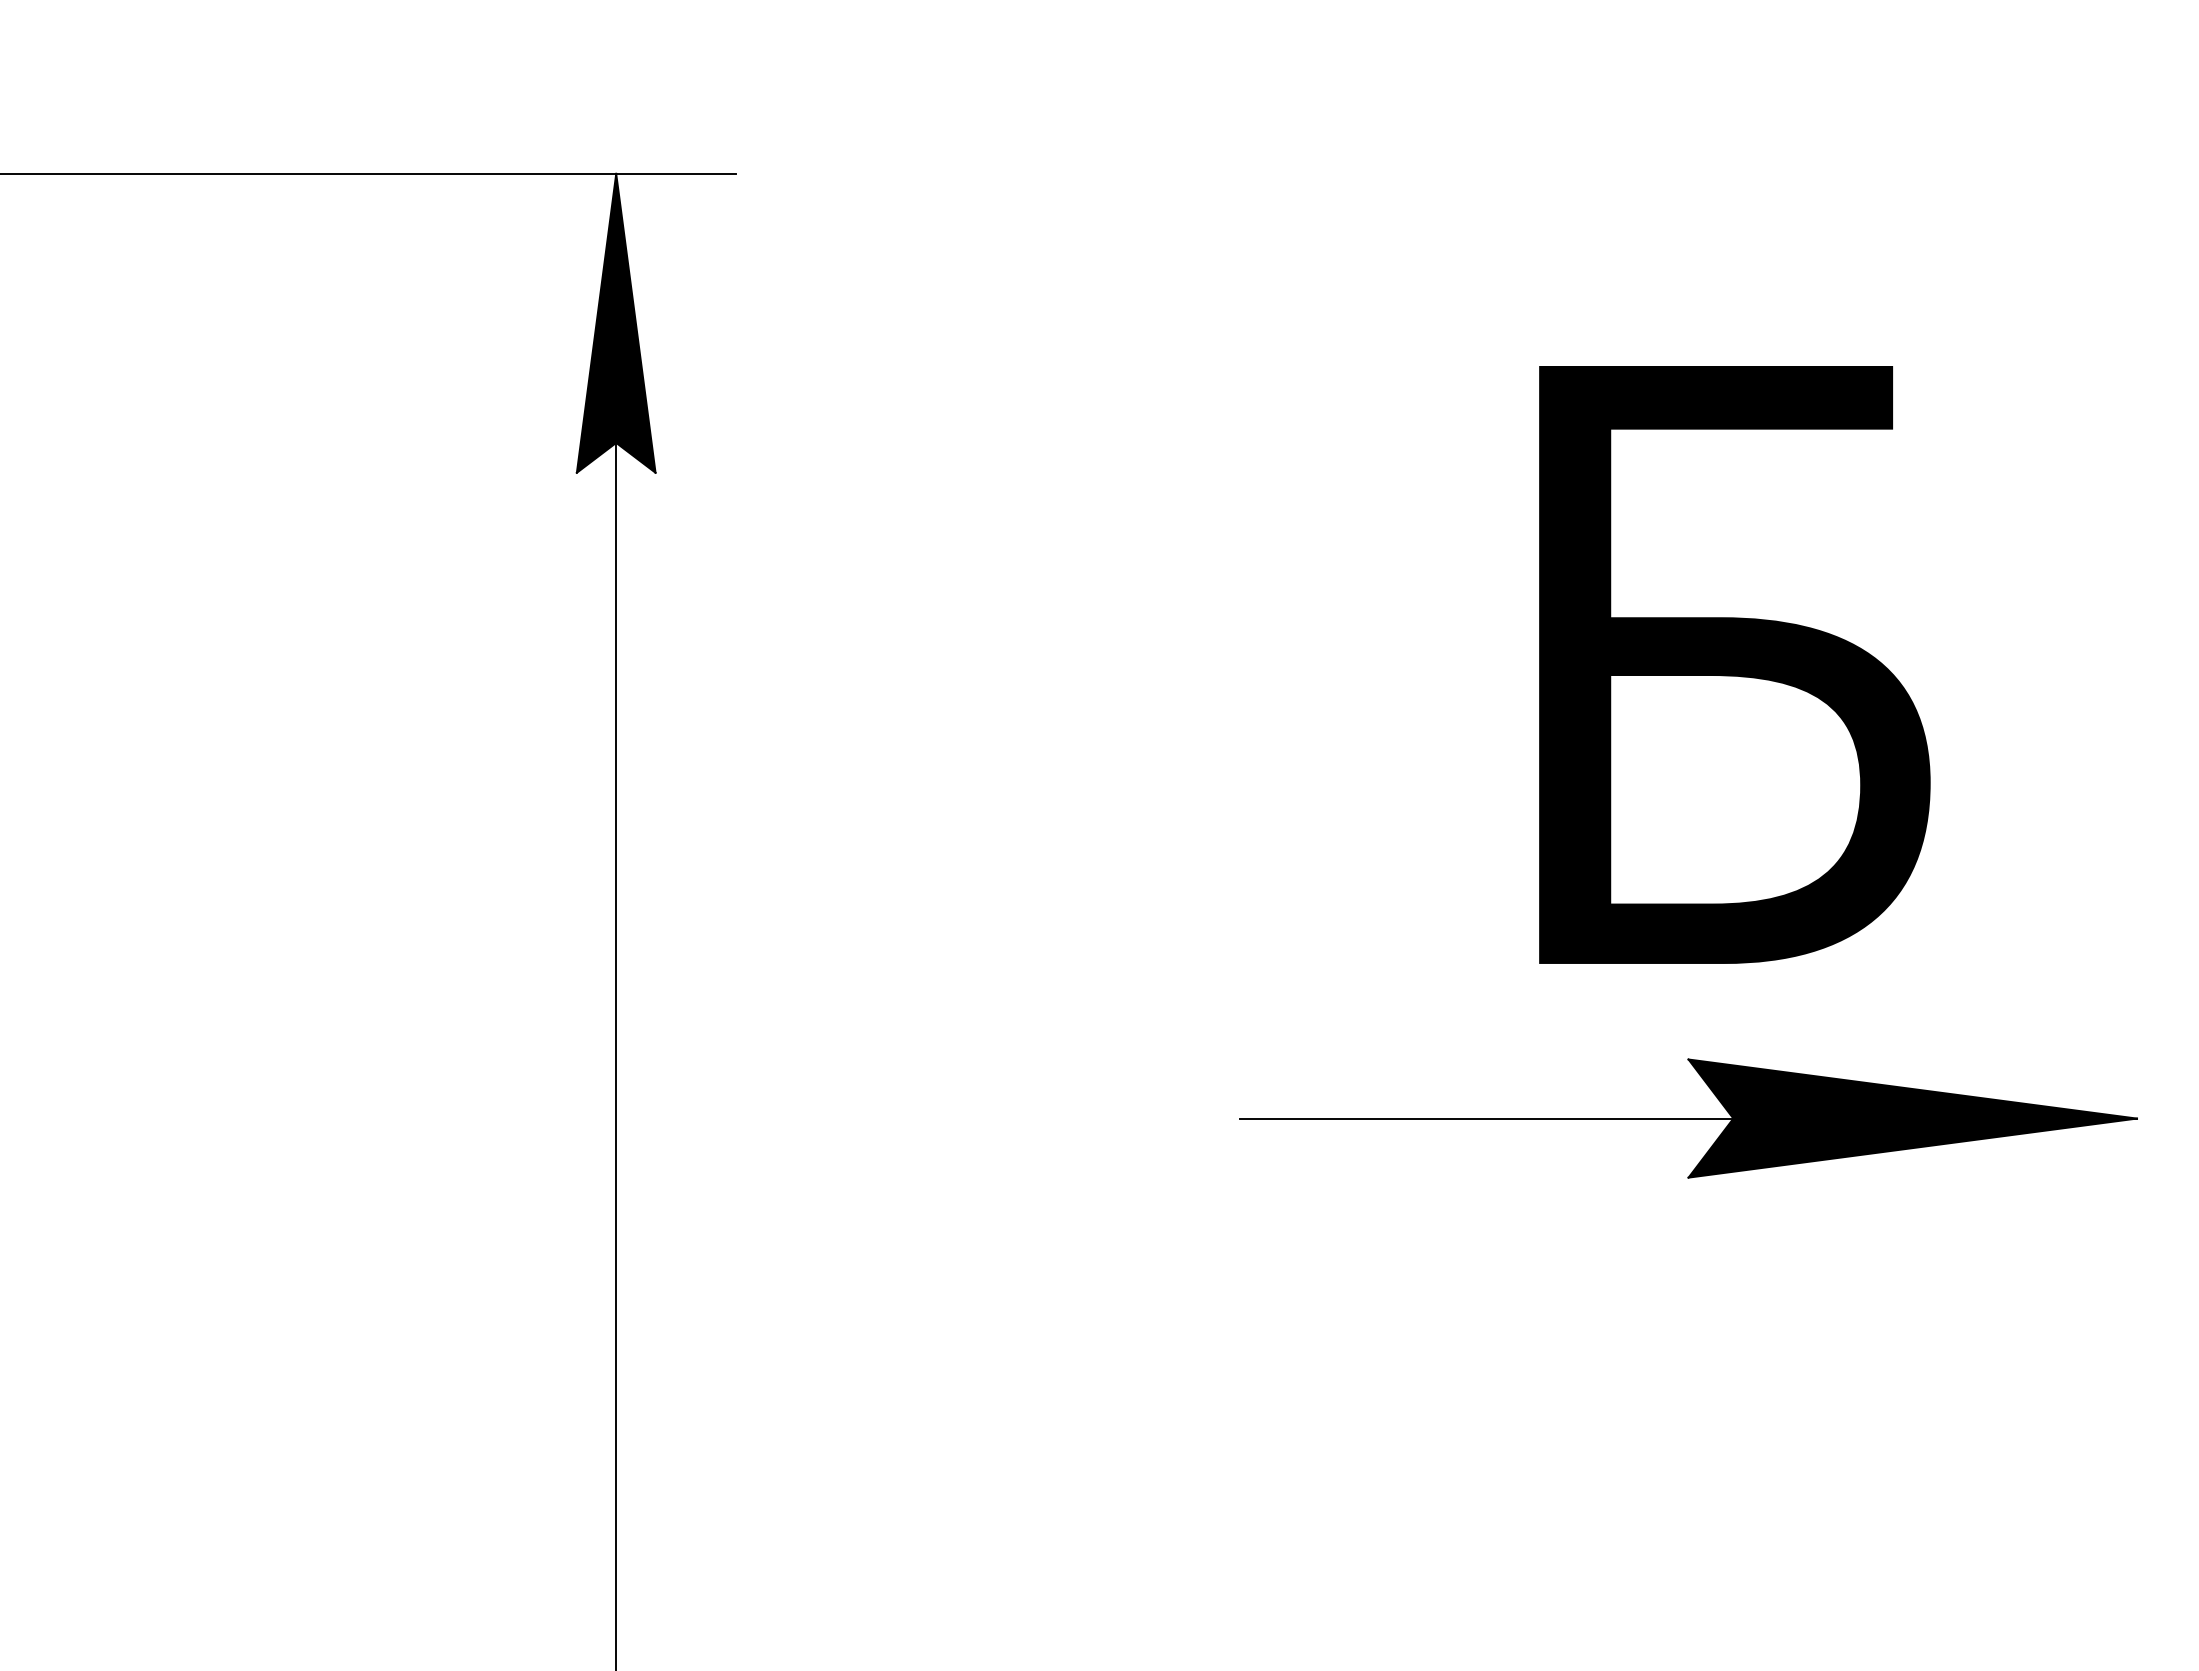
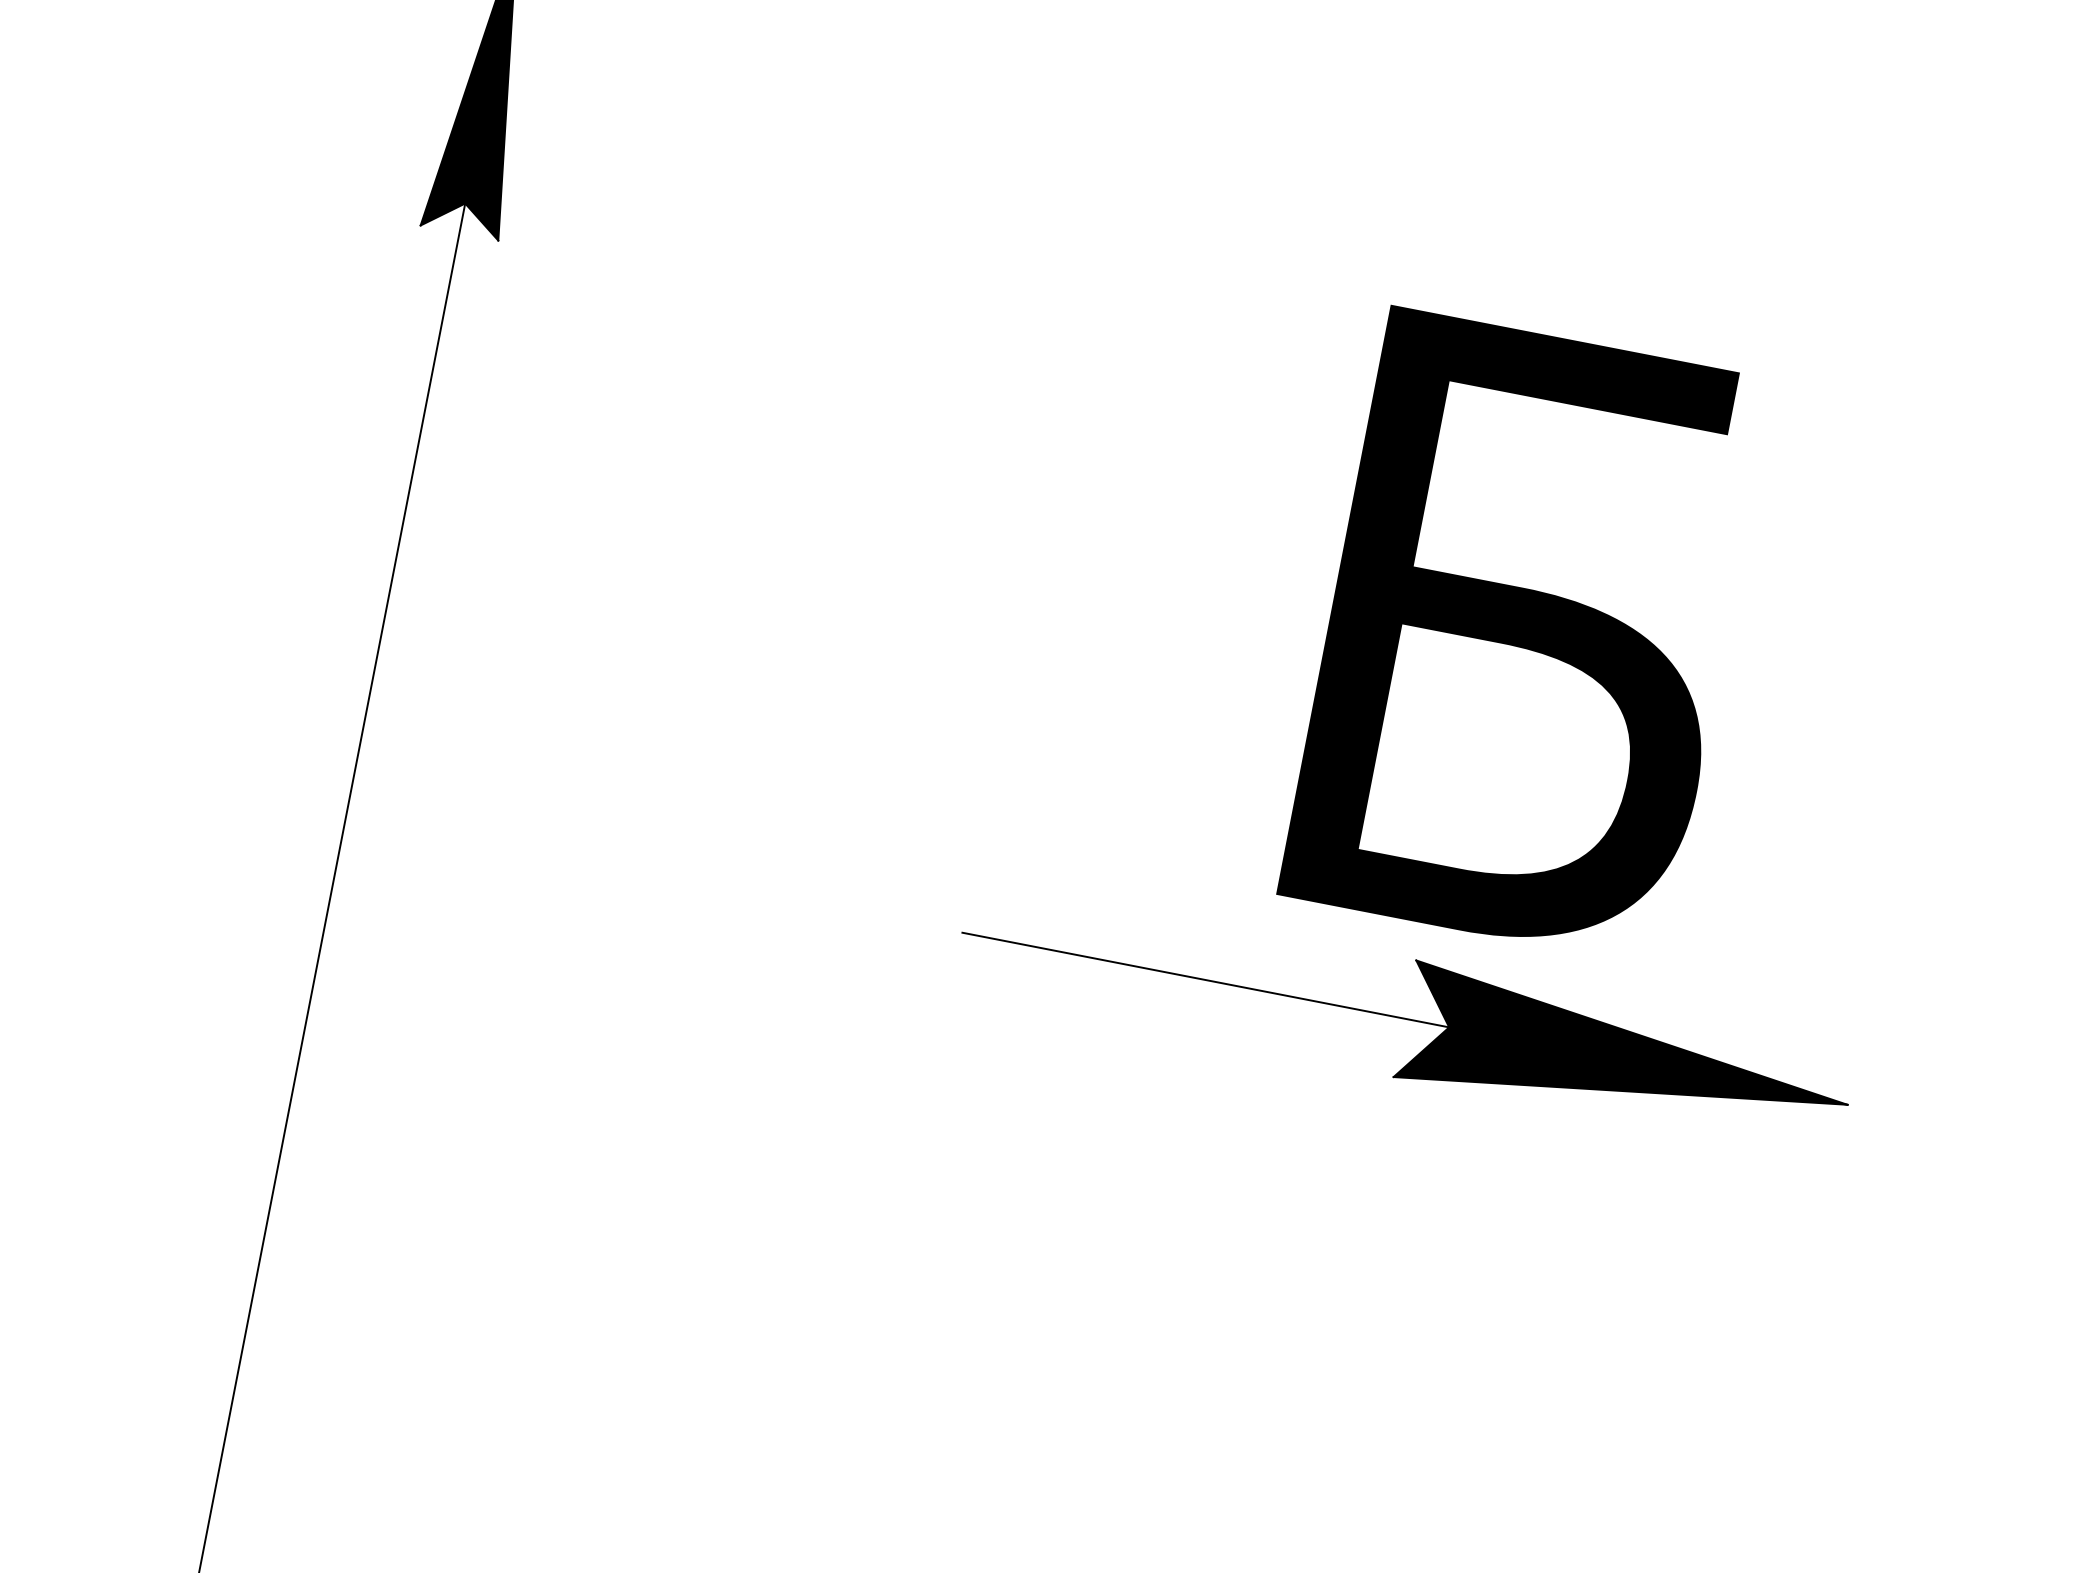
part: (1688, 1118) -> (1404, 1018), moved

